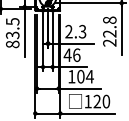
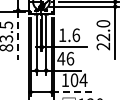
text: (109, 19) -> (103, 23), 22.8 -> 22.0
line: (24, 31) -> (18, 35), solid -> dashed
text: (75, 31) -> (69, 35), 2.3 -> 1.6
line: (80, 88) -> (74, 92), solid -> dashed

